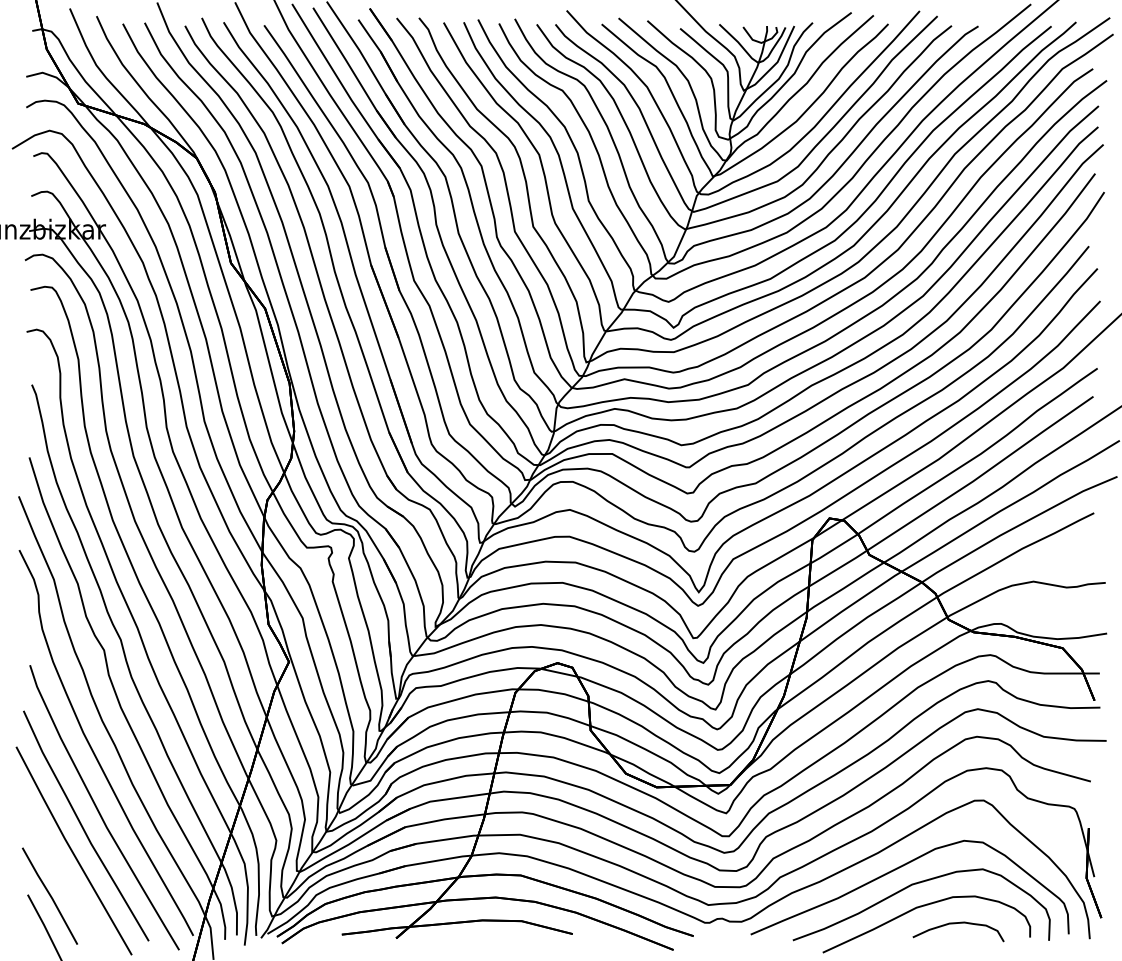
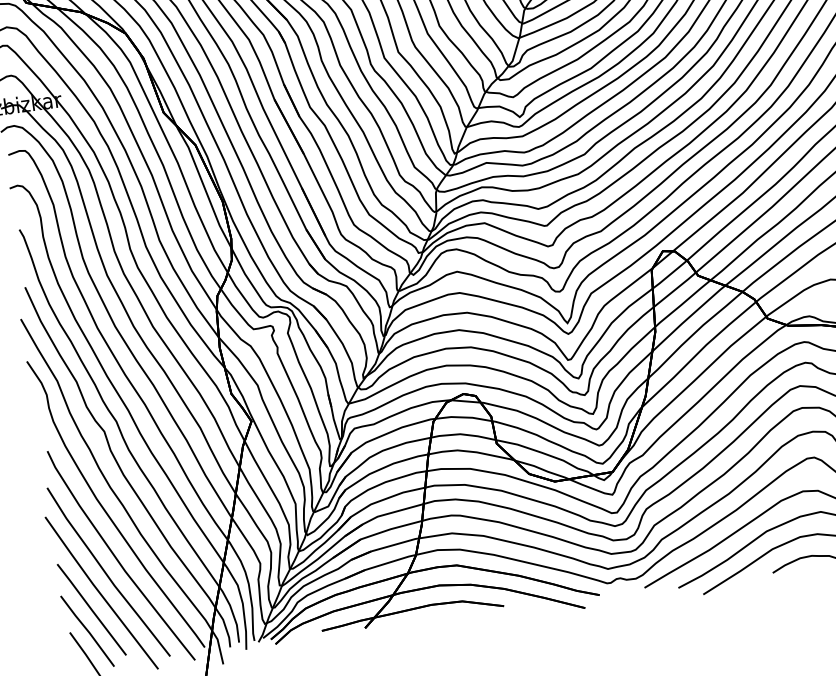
line: (58, 869) -> (91, 609), added

